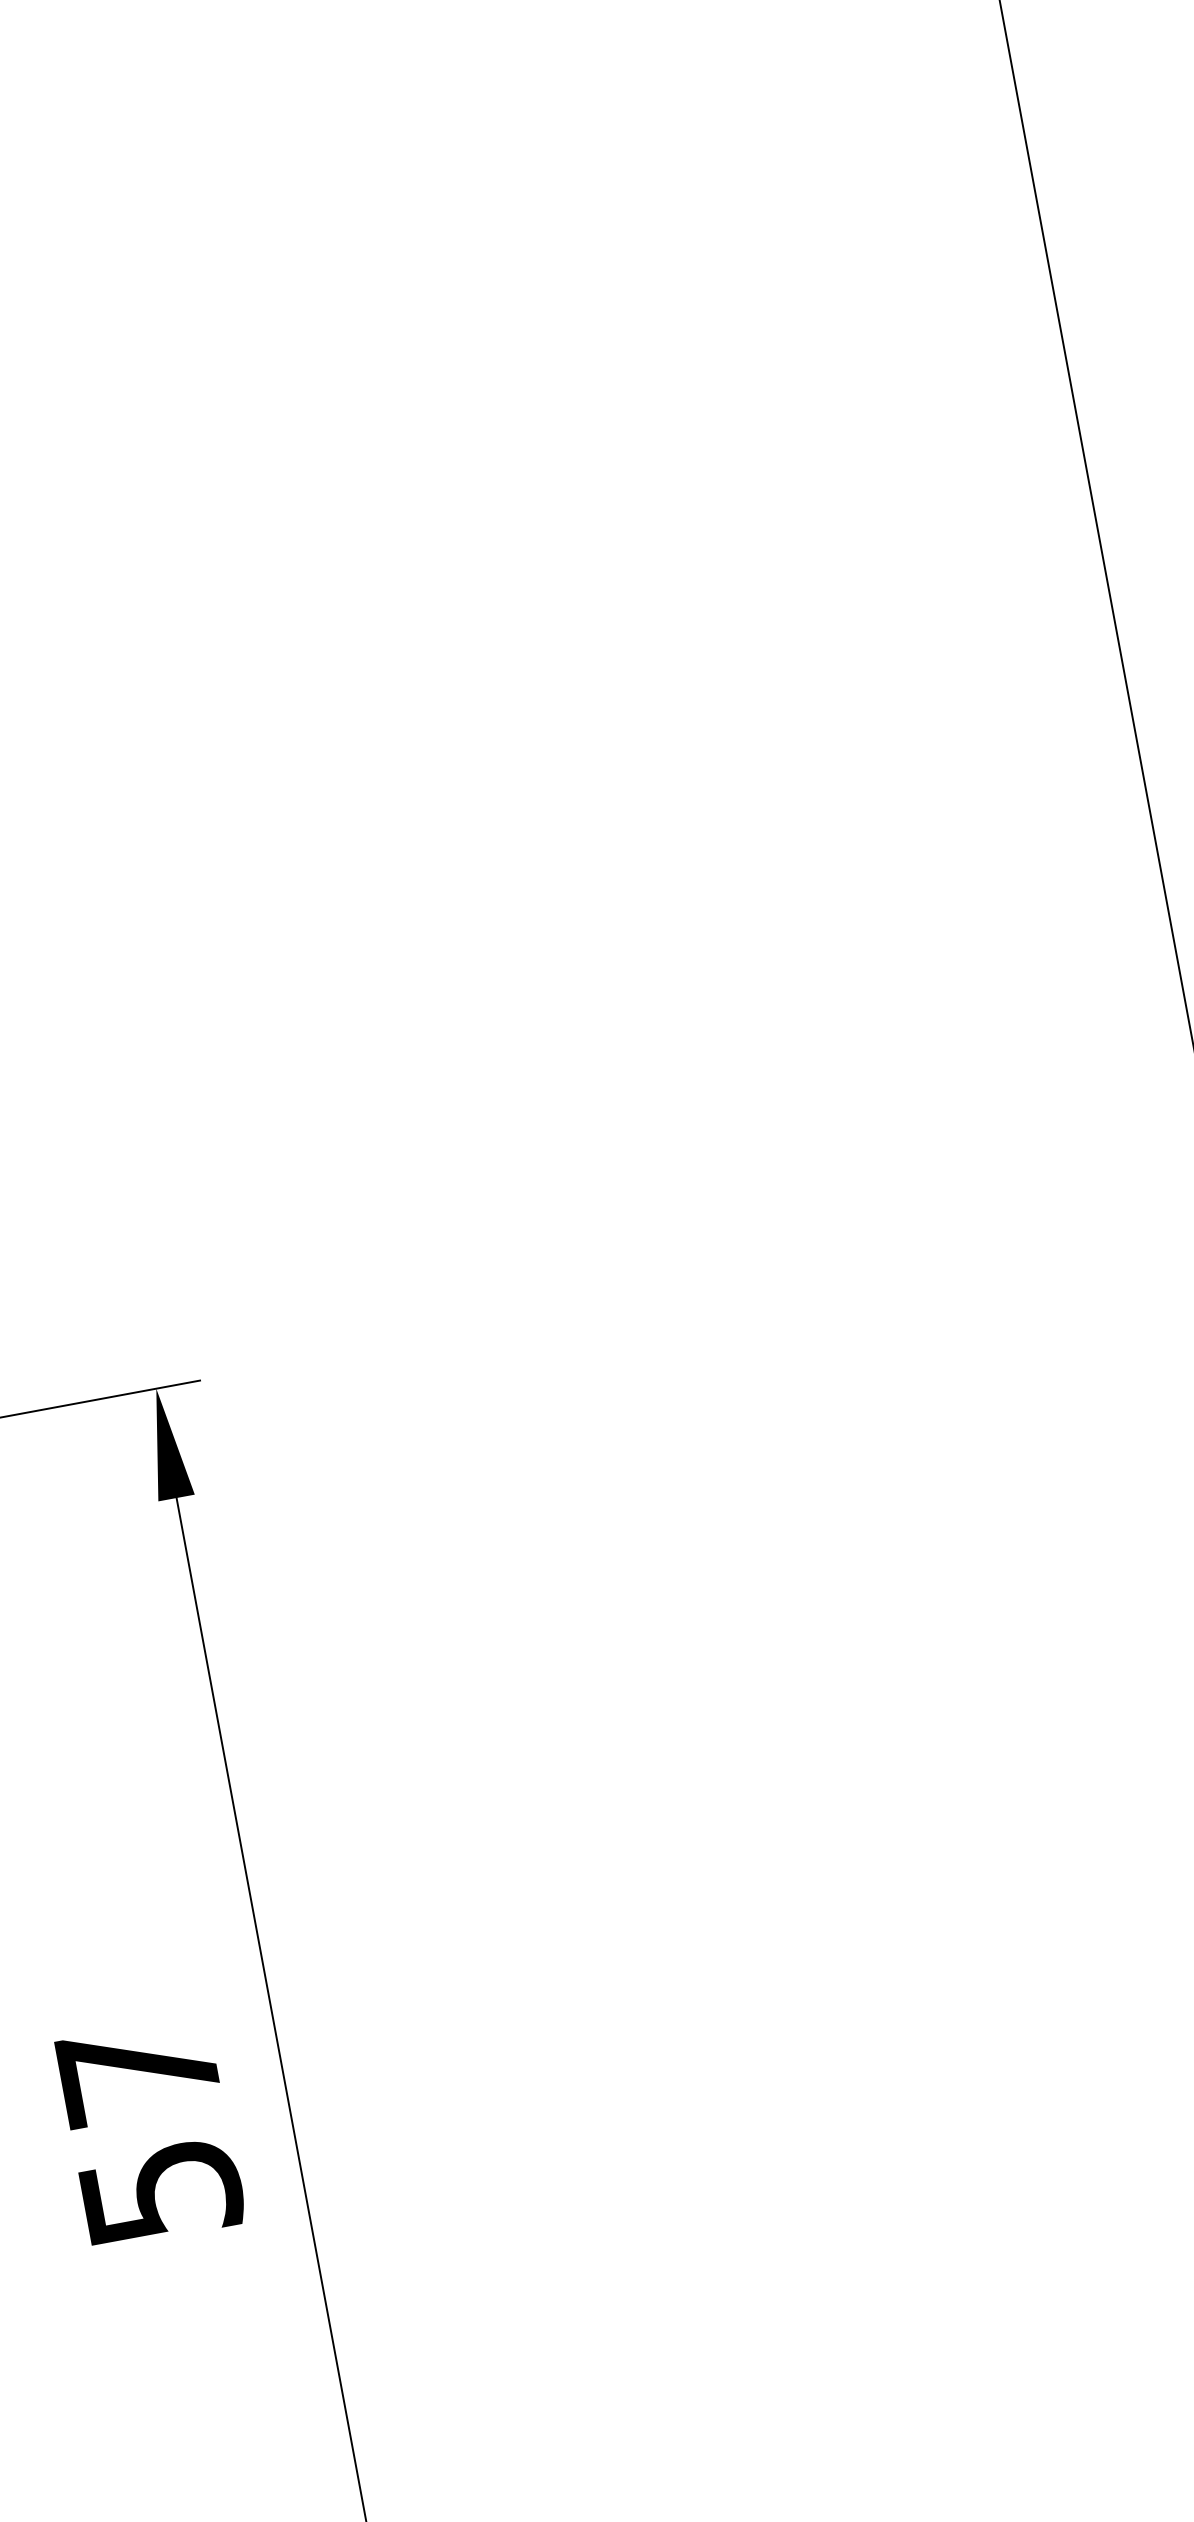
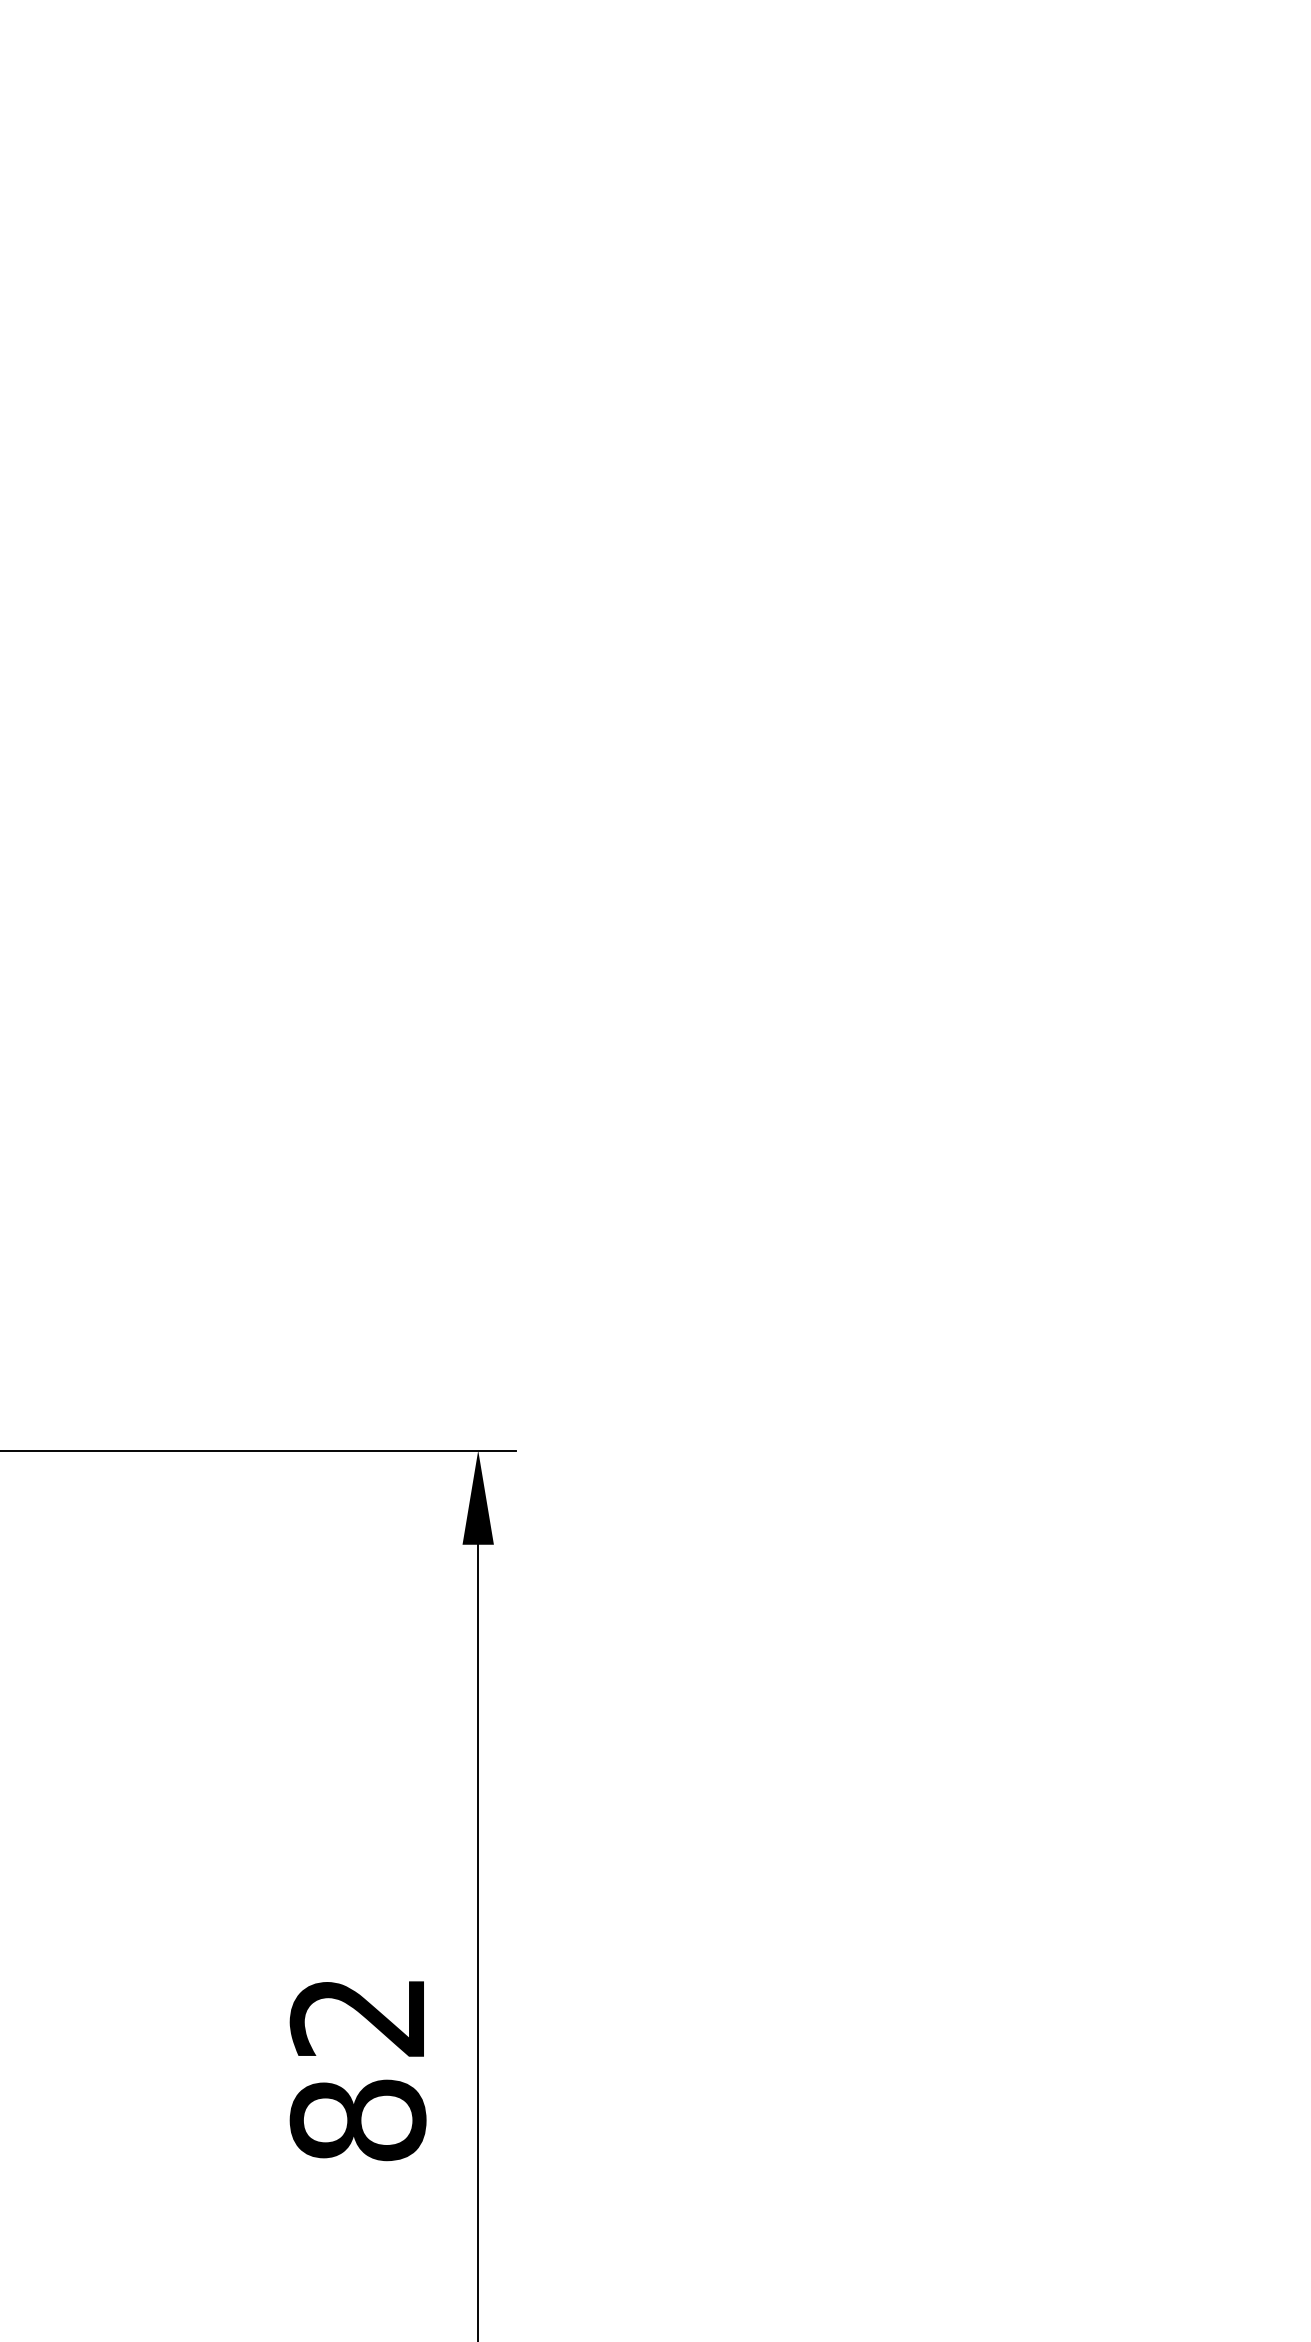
text: (149, 2134) -> (357, 2070), 57 -> 82

